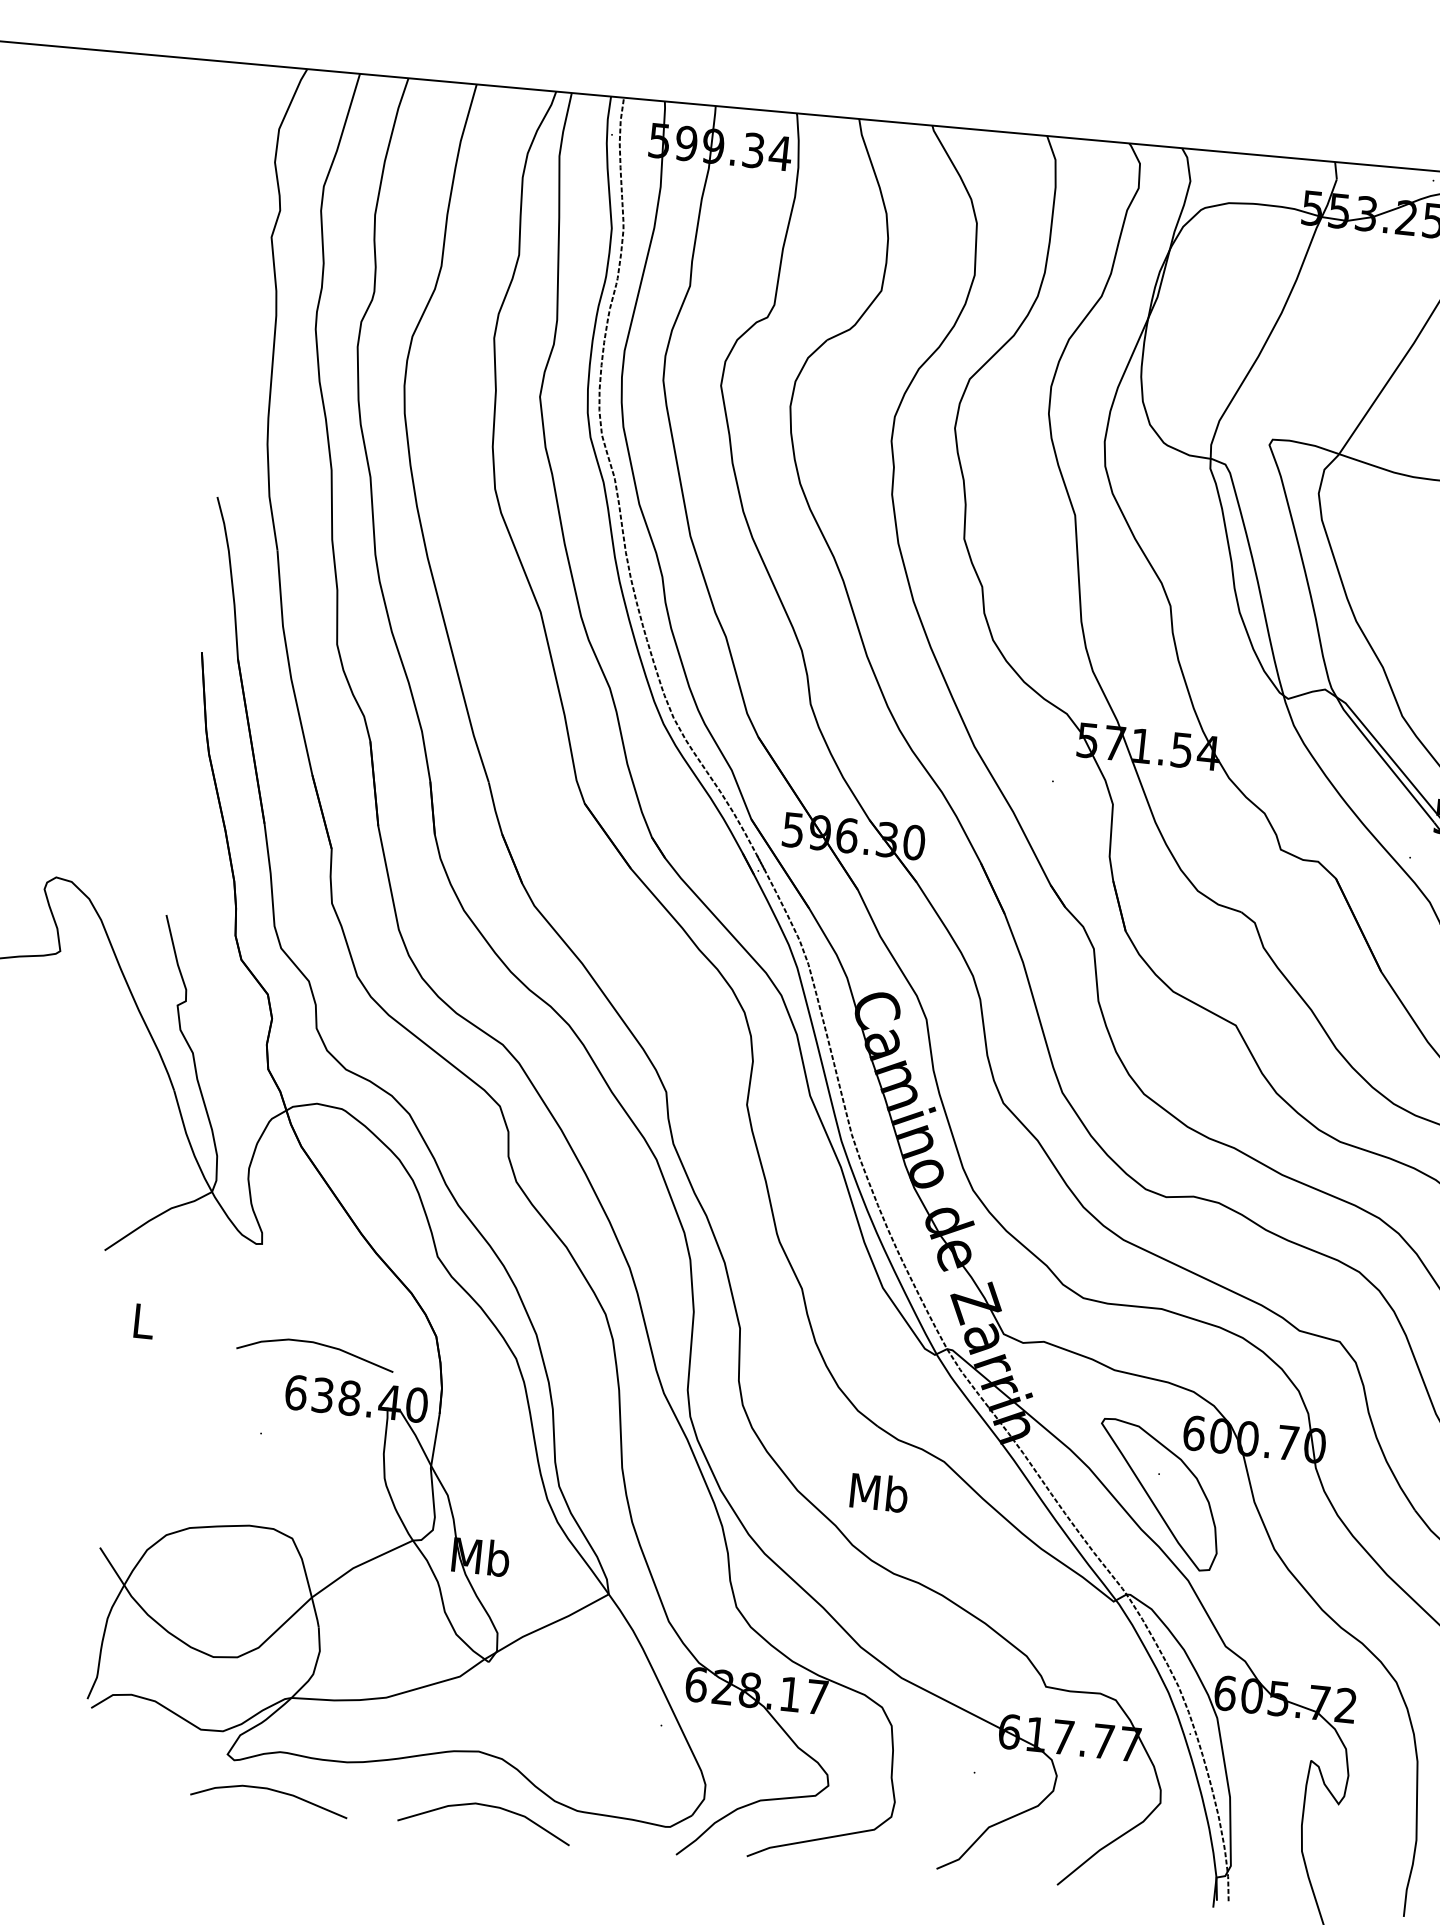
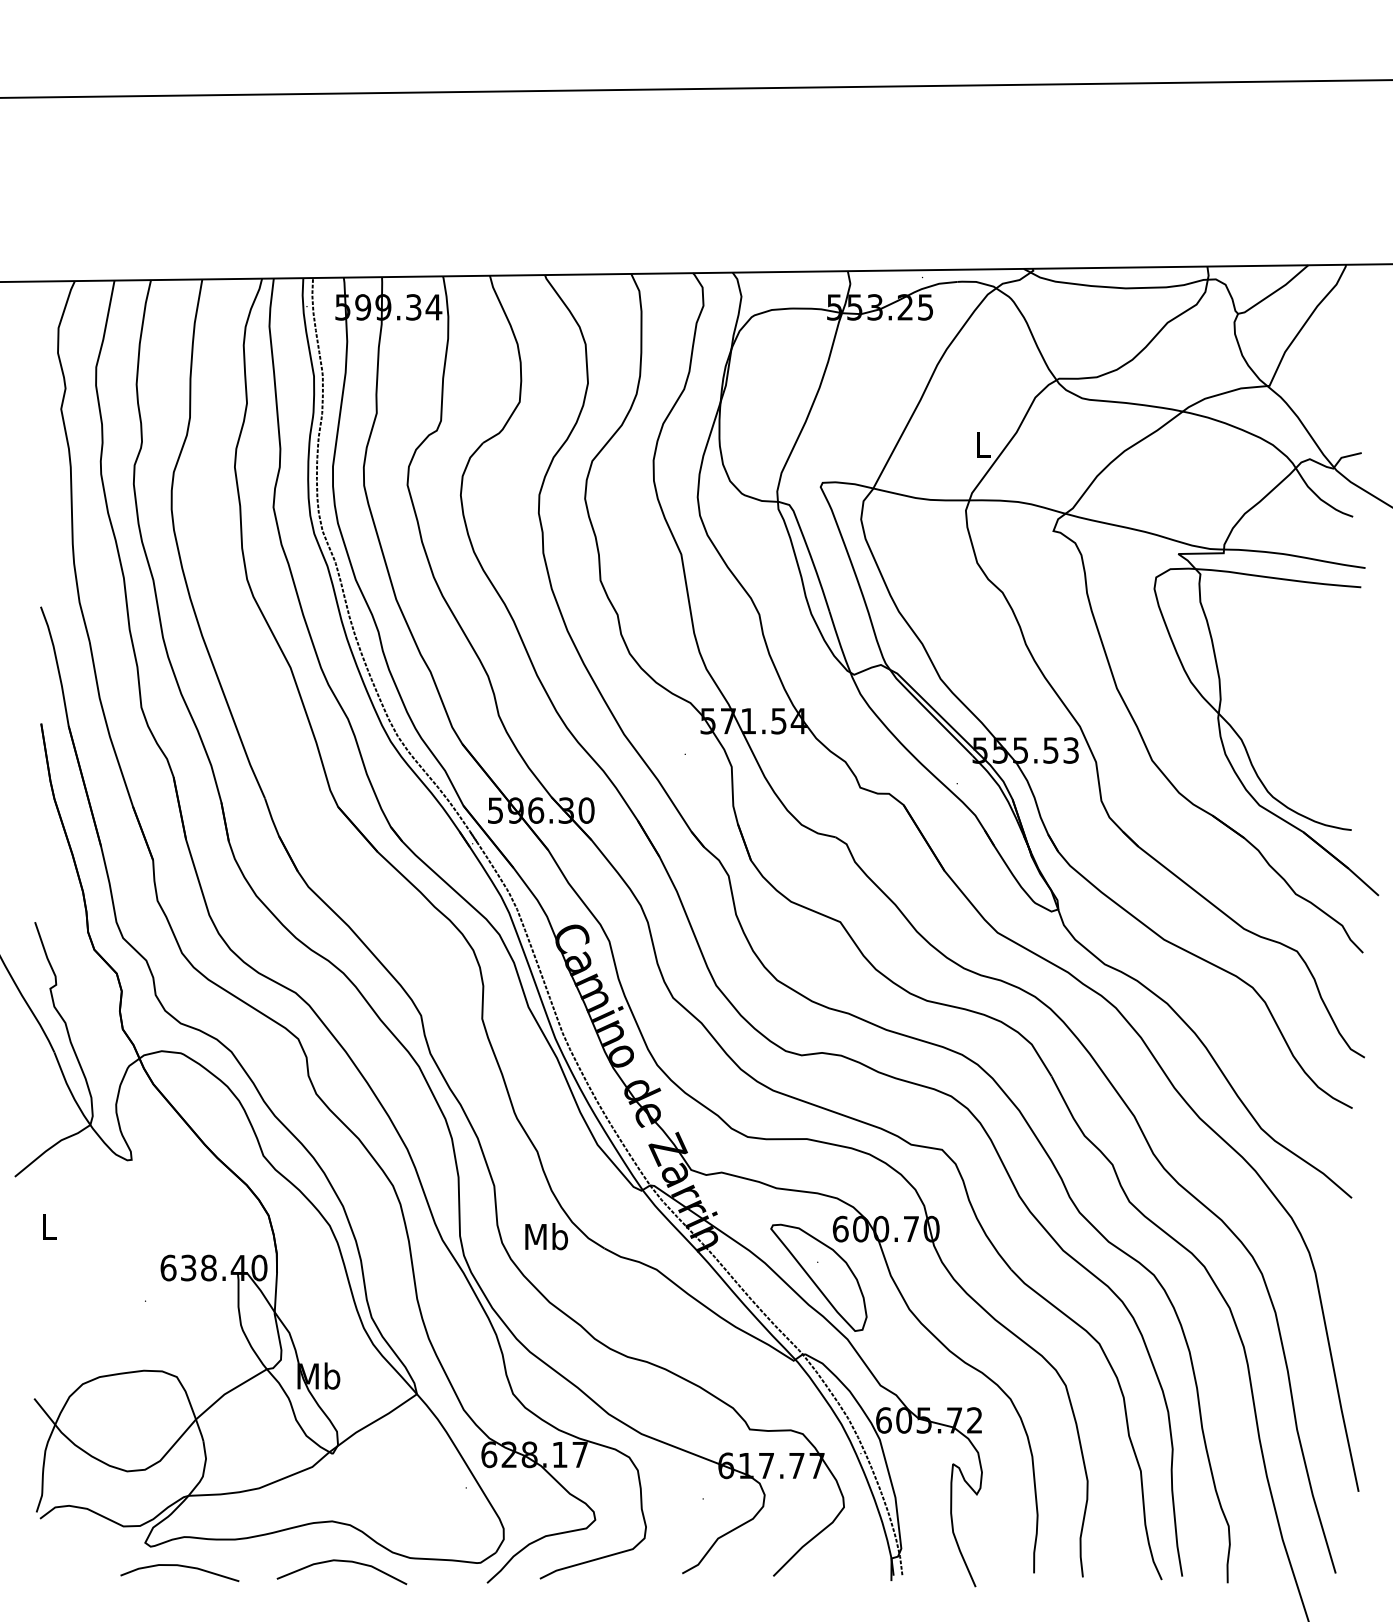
curve: (315, 1344) -> (179, 1230), removed
text: (879, 1492) -> (546, 1236), moved

